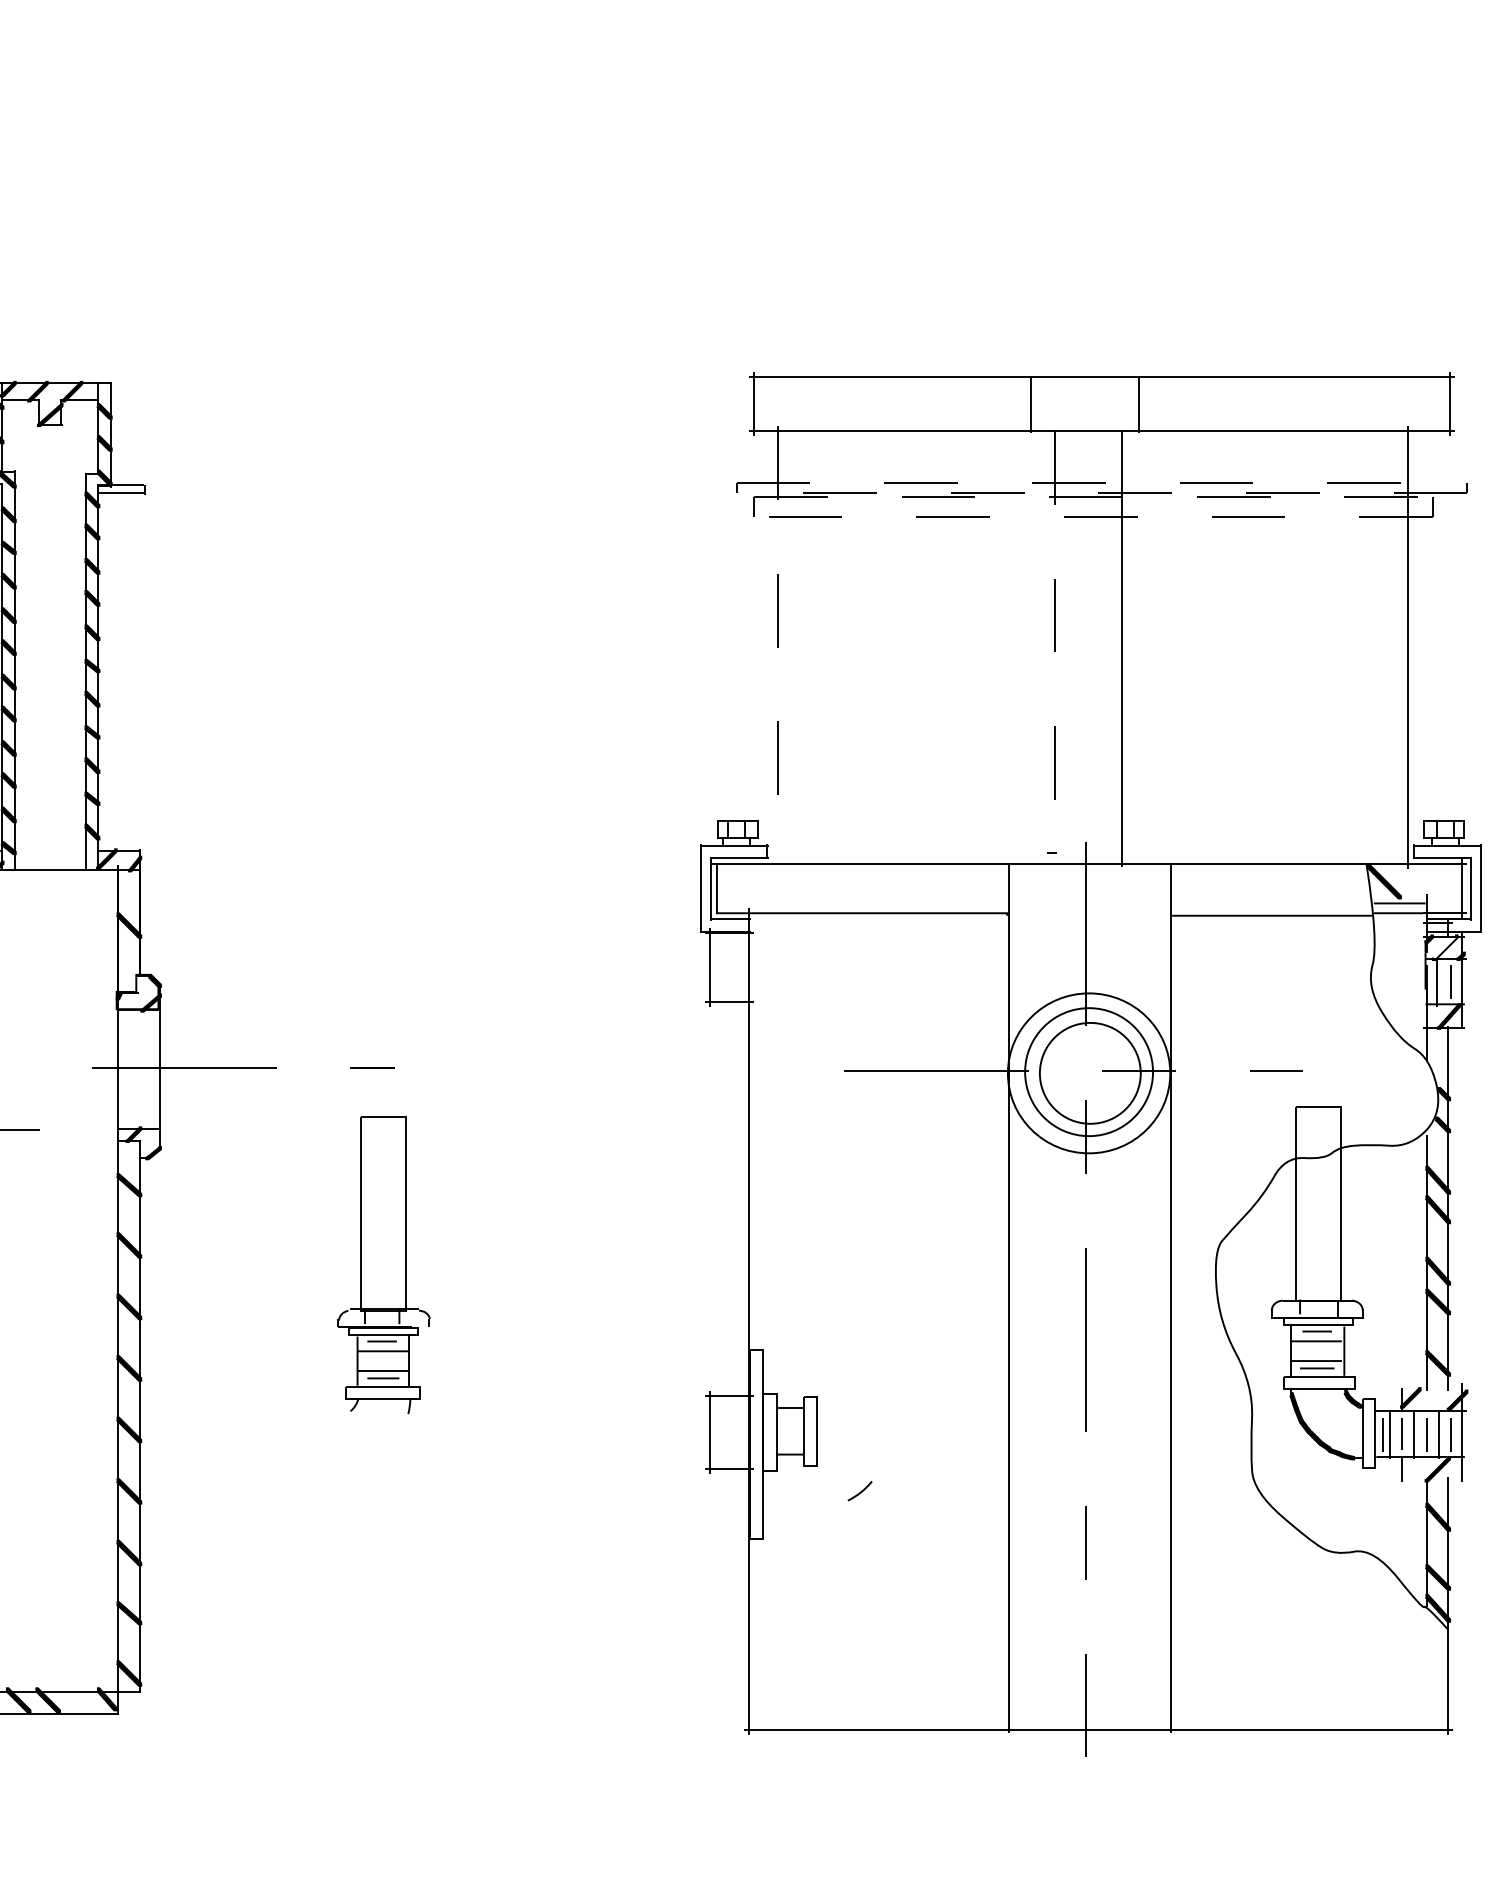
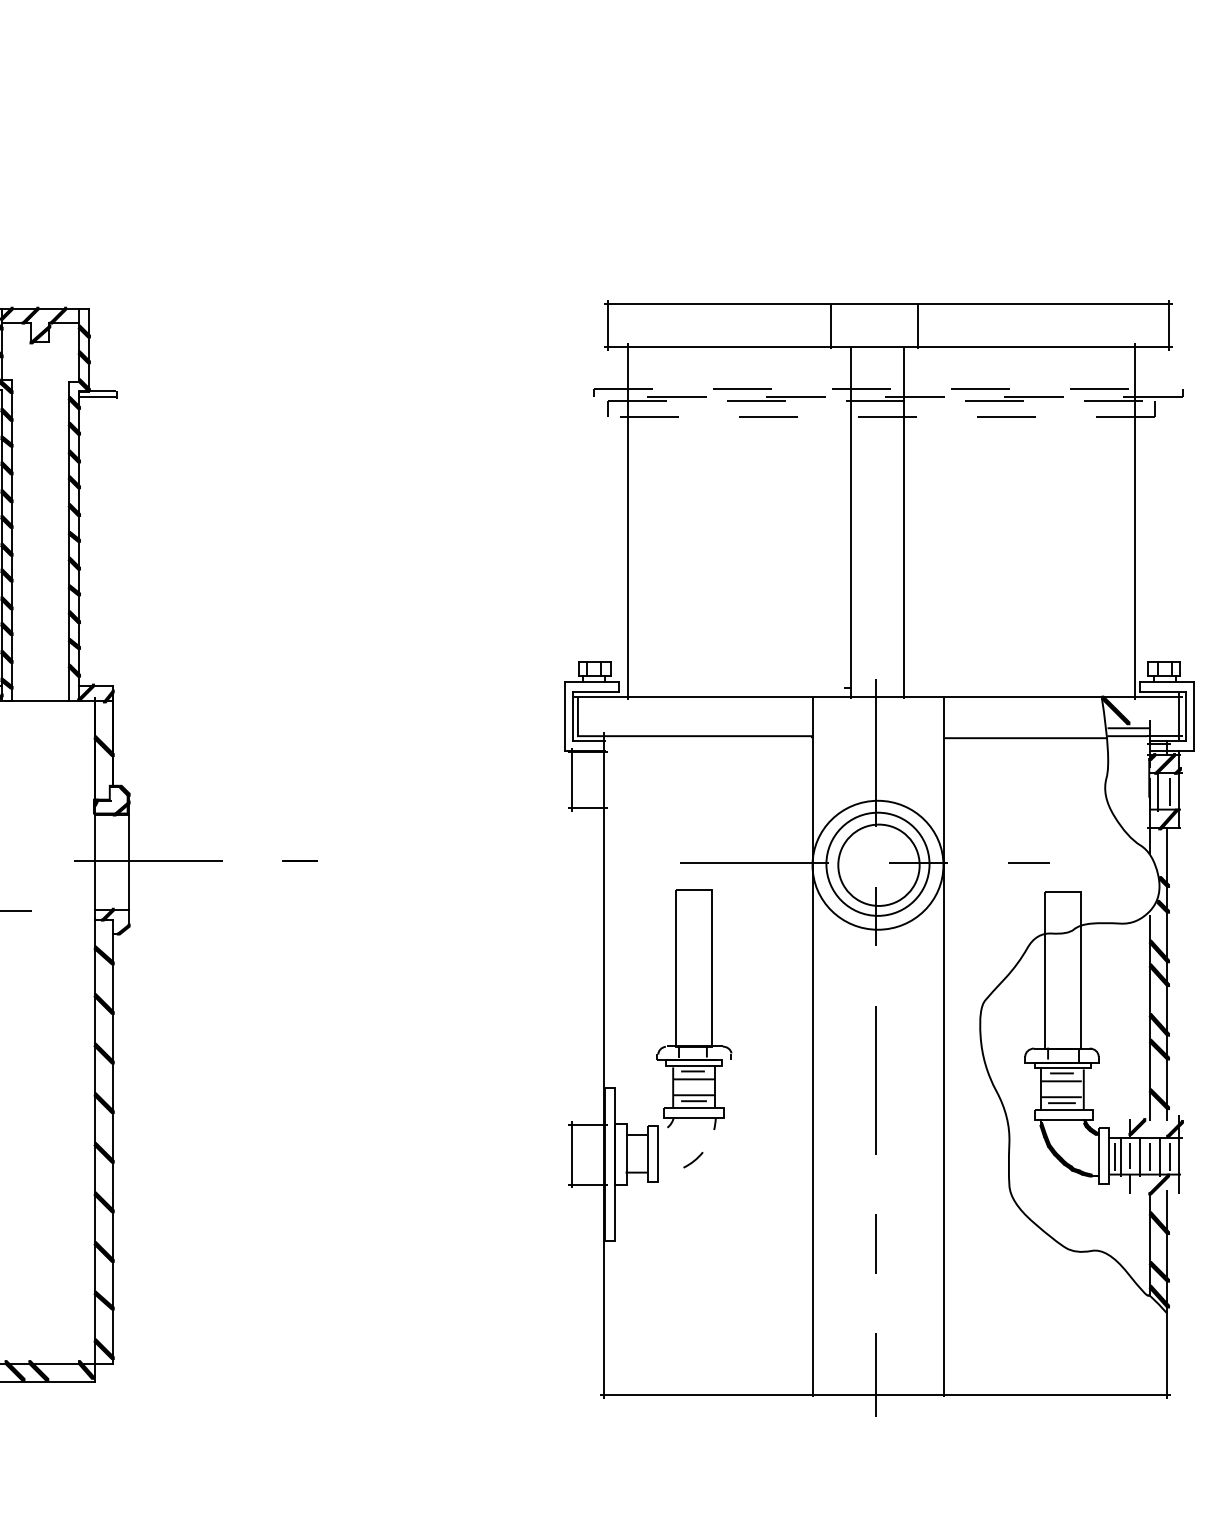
line: (778, 646) -> (627, 521), dashed -> solid
line: (1054, 648) -> (850, 522), dashed -> solid
fill: (1445, 947) -> (1165, 763), added
part: (383, 1264) -> (694, 1009), moved
curve: (861, 1490) -> (694, 1159), moved

